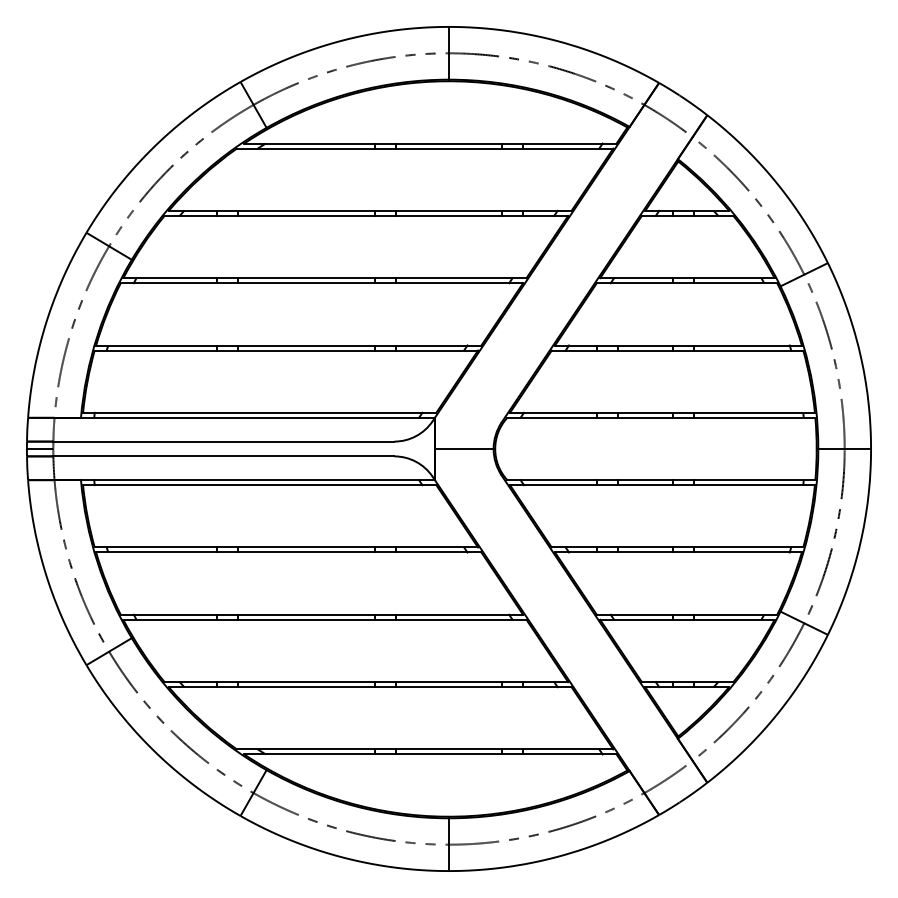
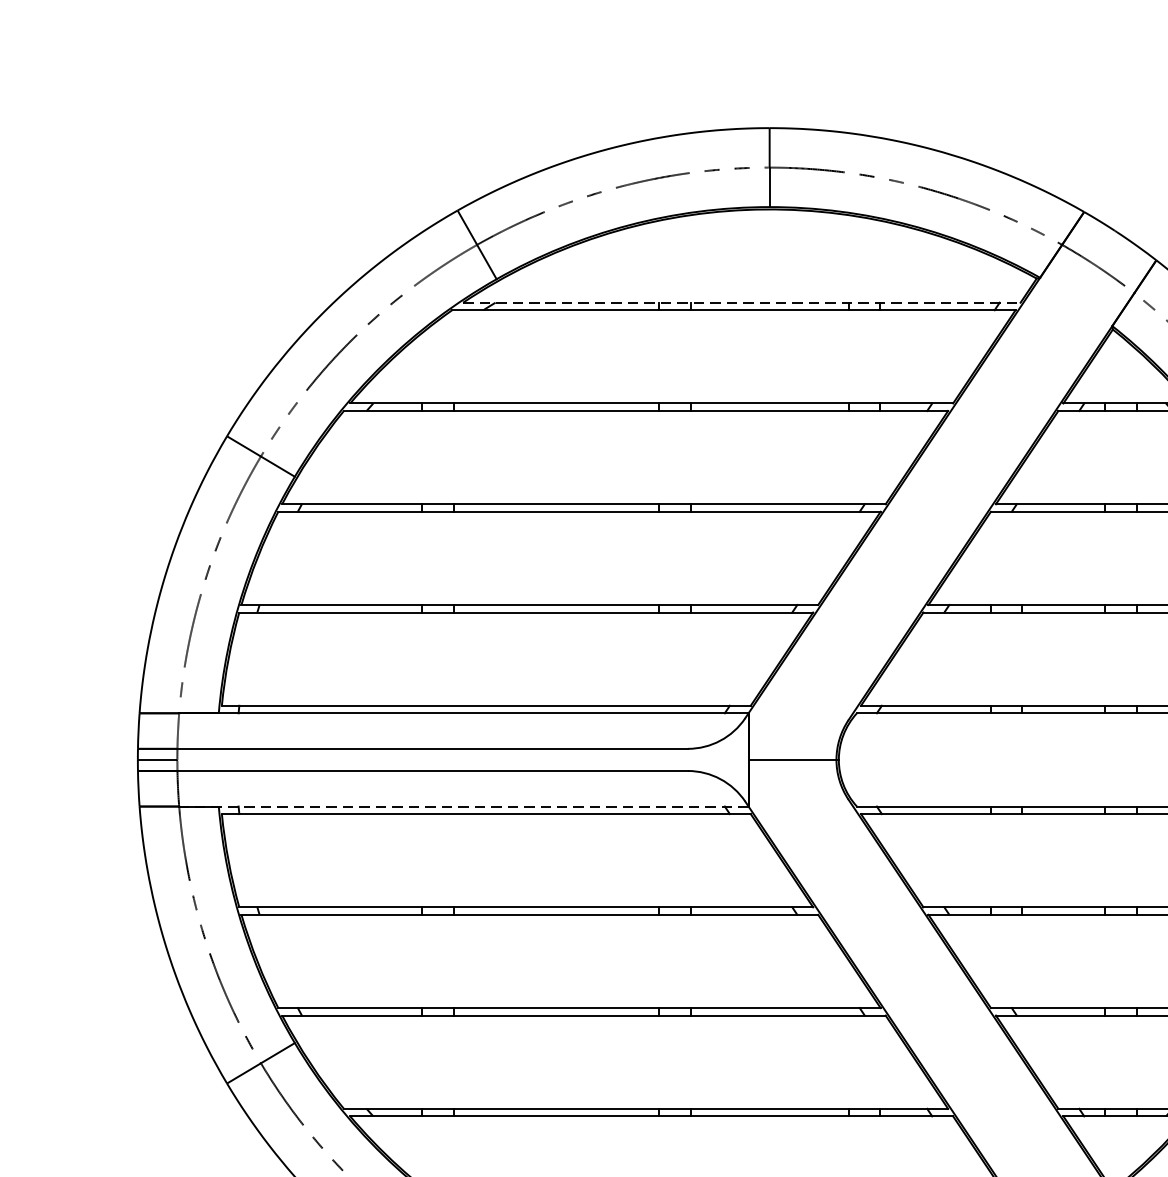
line: (430, 143) -> (741, 302), solid -> dashed
line: (244, 480) -> (463, 807), solid -> dashed

